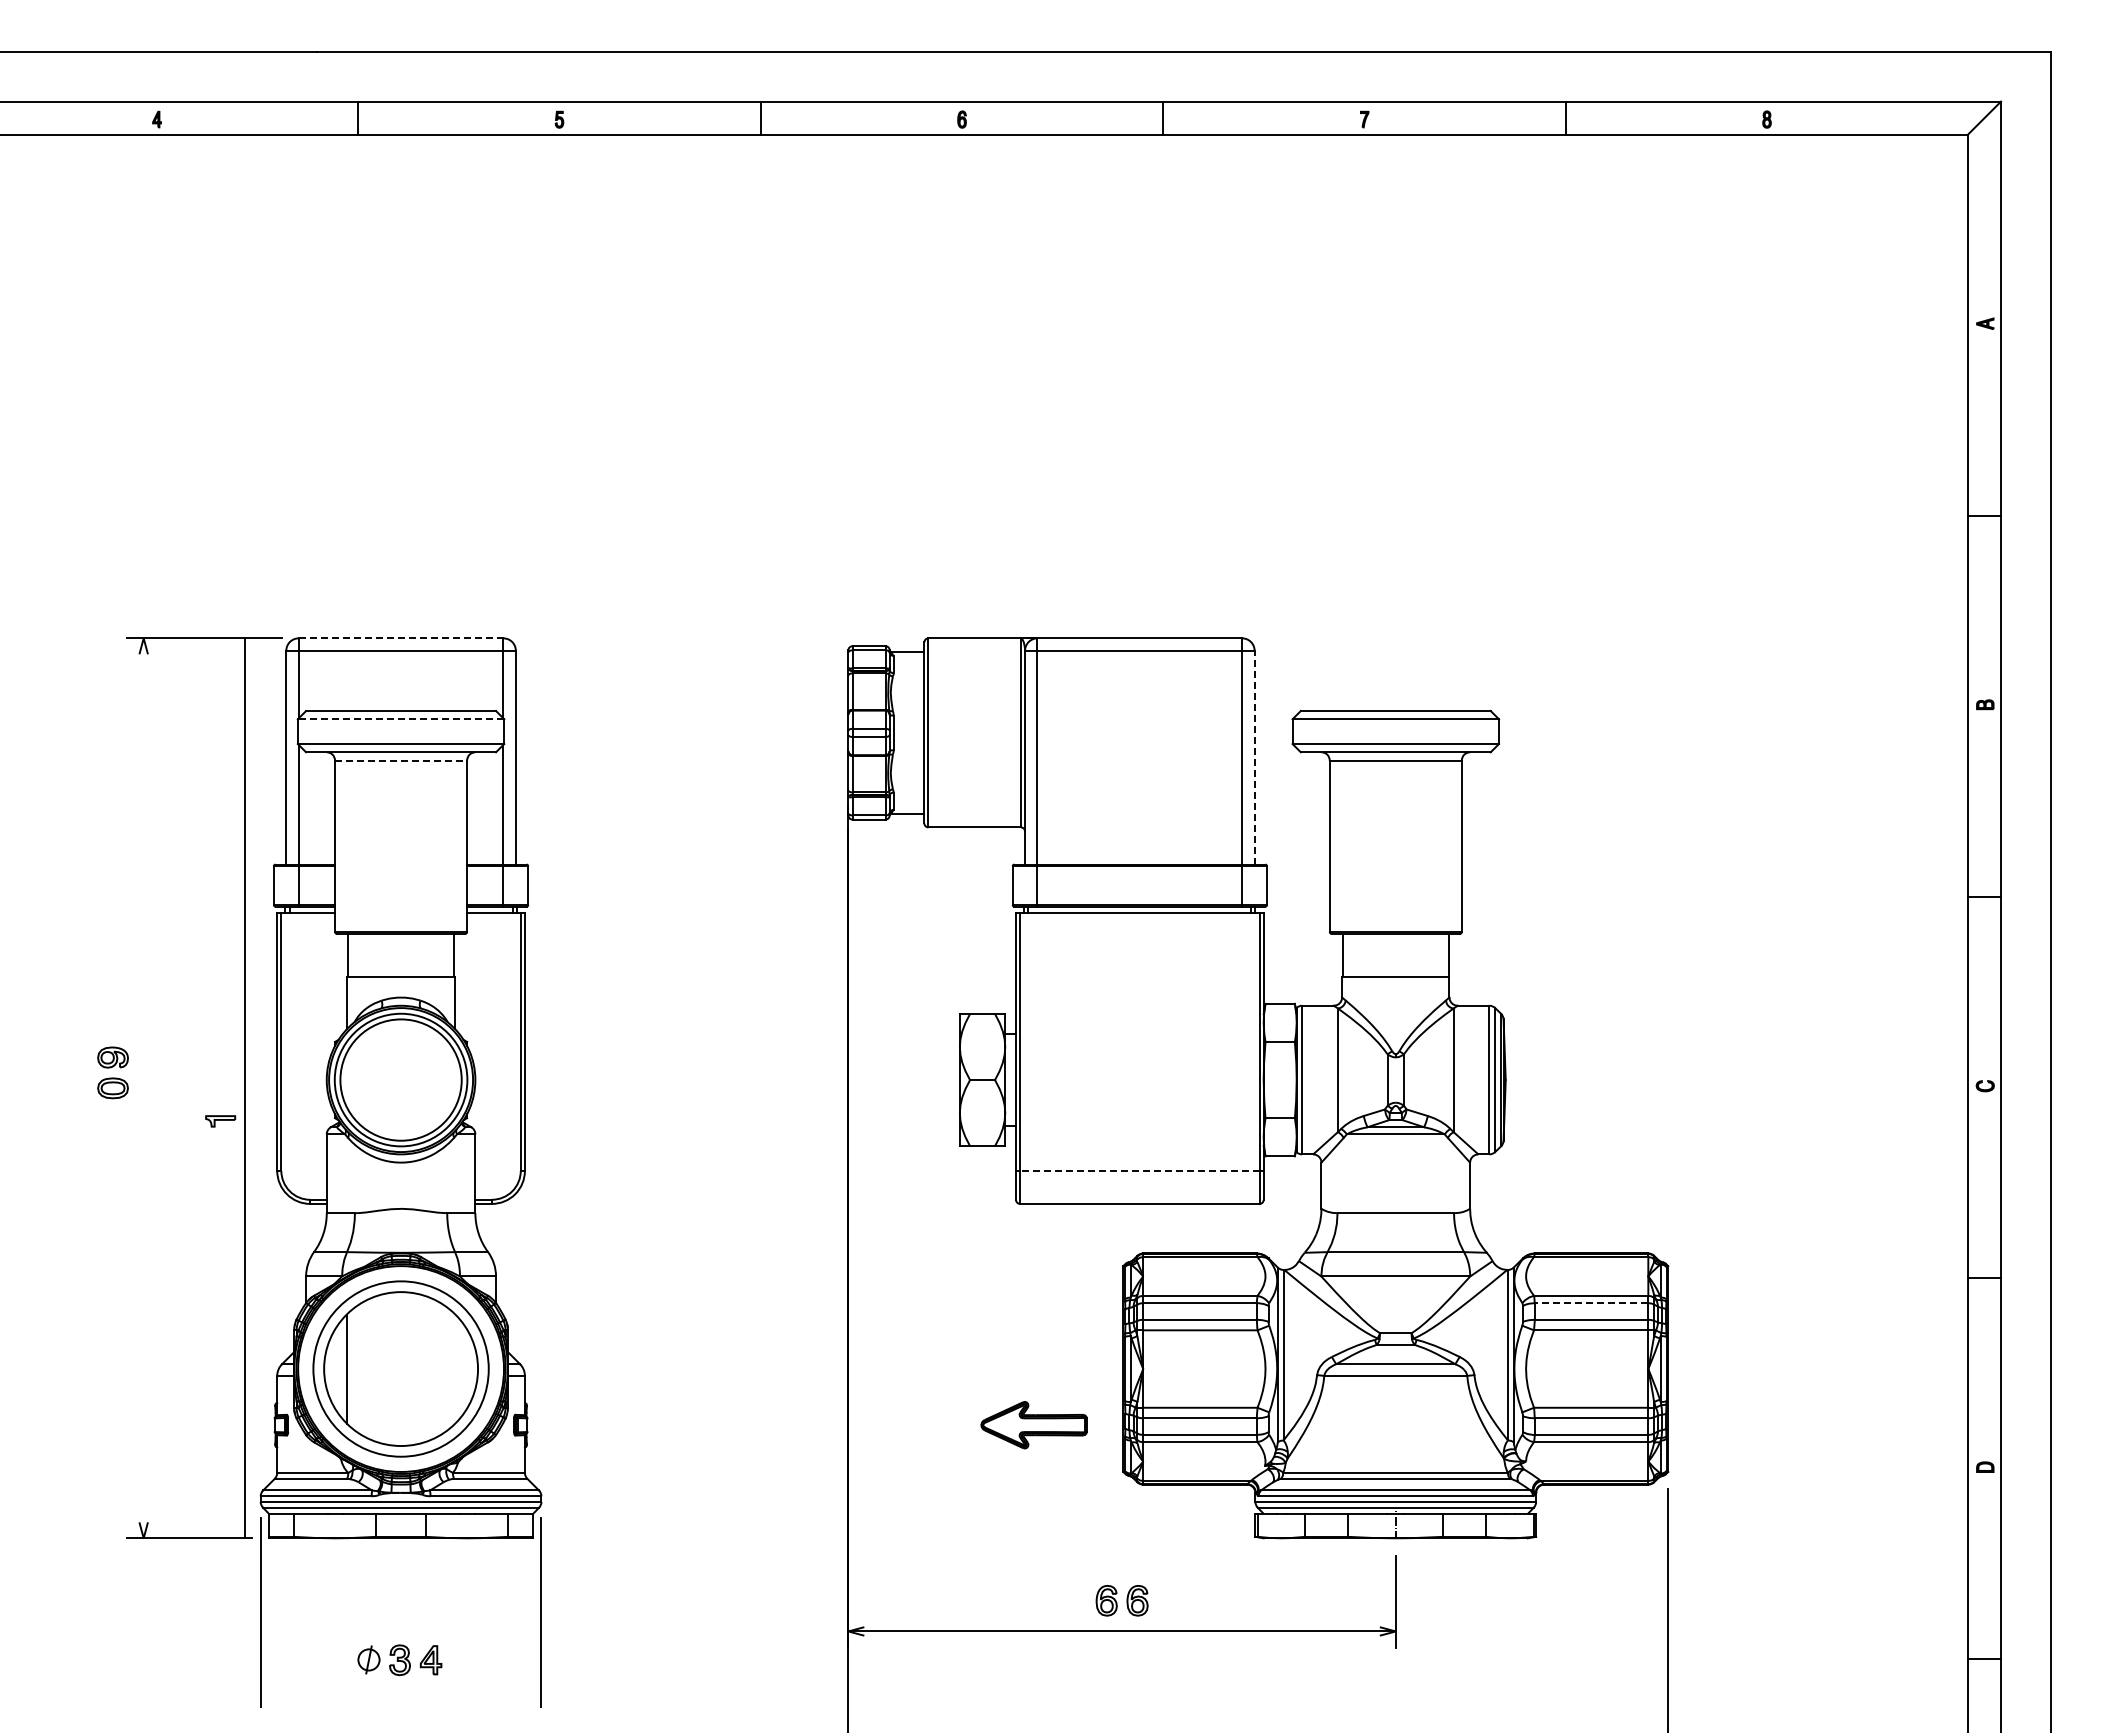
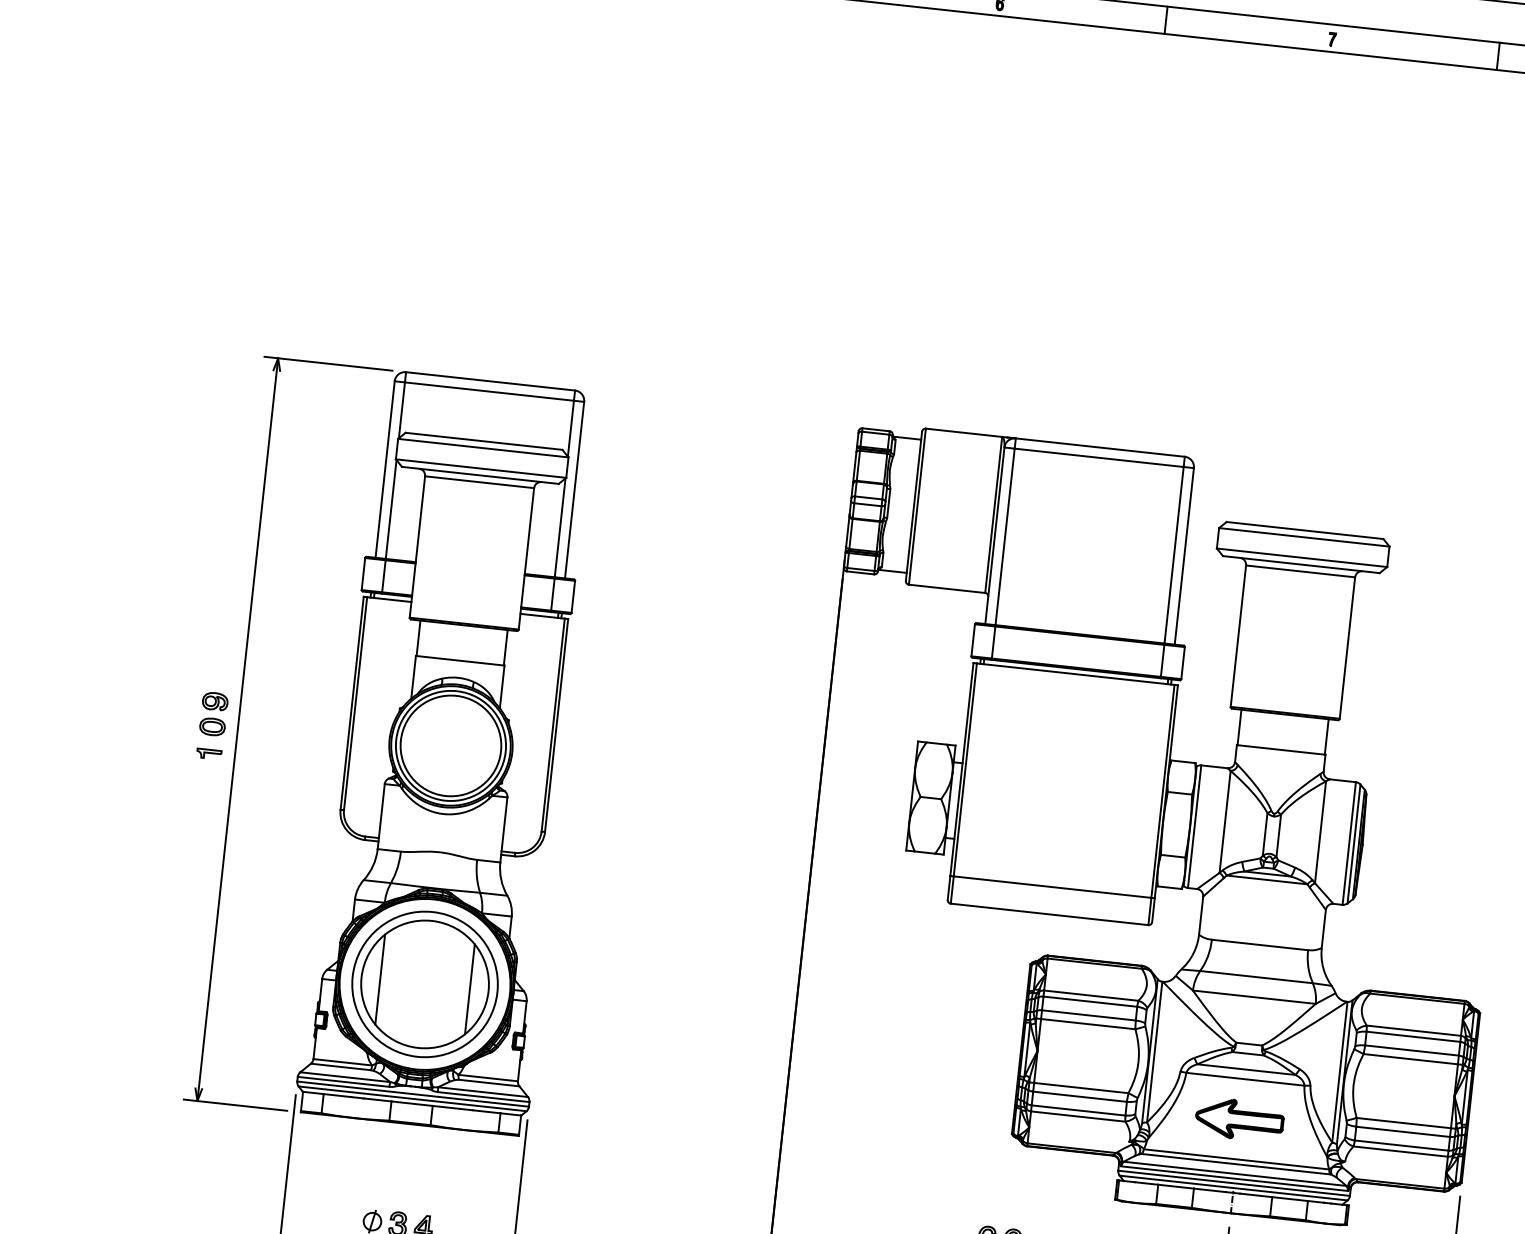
line: (401, 638) -> (490, 381), dashed -> solid
line: (400, 719) -> (482, 448), dashed -> solid
line: (1254, 757) -> (1184, 556), dashed -> solid
line: (401, 760) -> (479, 482), dashed -> solid
line: (244, 1088) -> (237, 729), moved
part: (220, 1121) -> (209, 754), moved
line: (1139, 1170) -> (1052, 886), dashed -> solid
line: (1591, 1303) -> (1413, 1037), dashed -> solid
line: (455, 1368) -> (470, 988), added
part: (1033, 1425) -> (1239, 1120), moved

